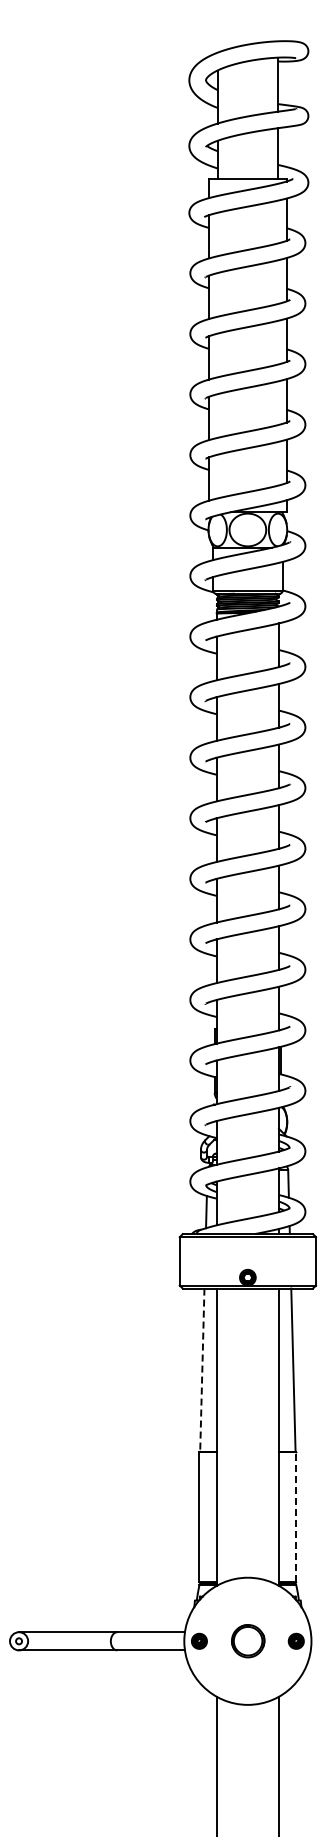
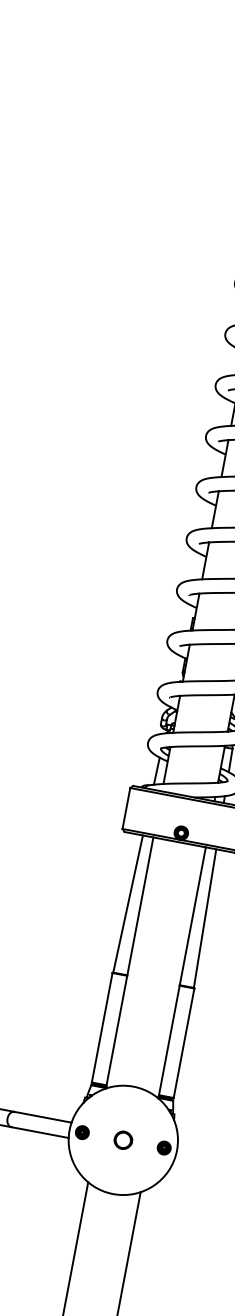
line: (202, 1370) -> (128, 904), dashed -> solid
line: (296, 1517) -> (184, 1043), dashed -> solid
part: (247, 1641) -> (122, 1140), size x0.62

